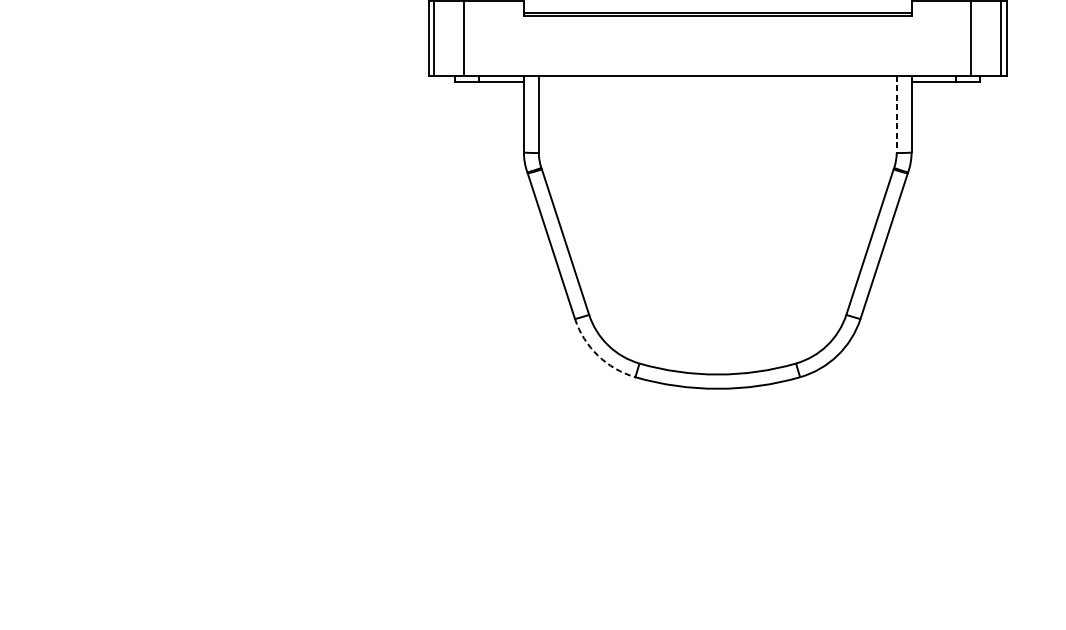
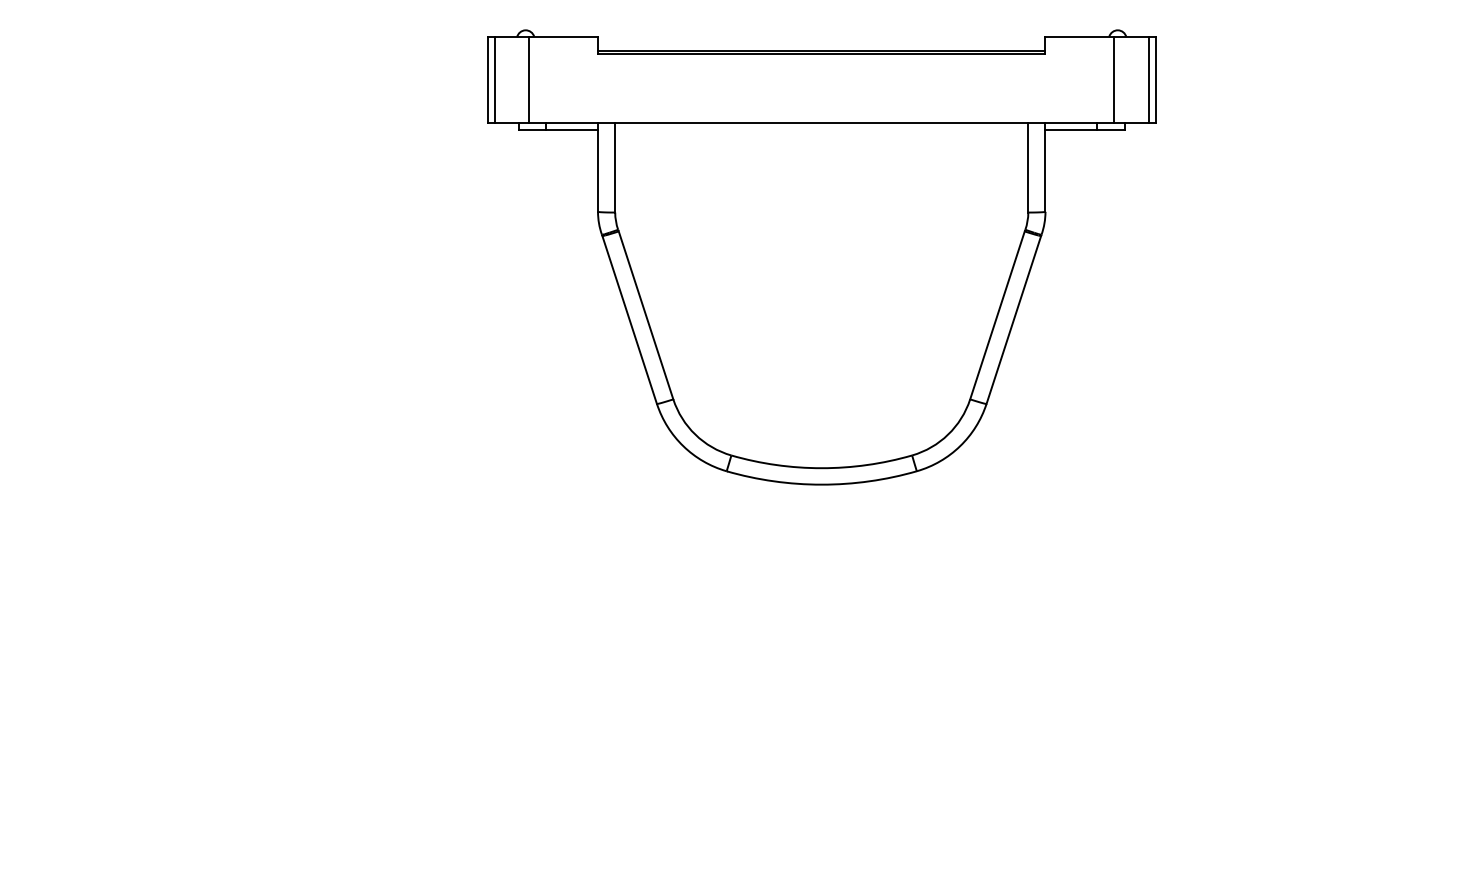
line: (896, 114) -> (1028, 167), dashed -> solid
arc: (597, 355) -> (683, 446), dashed -> solid

